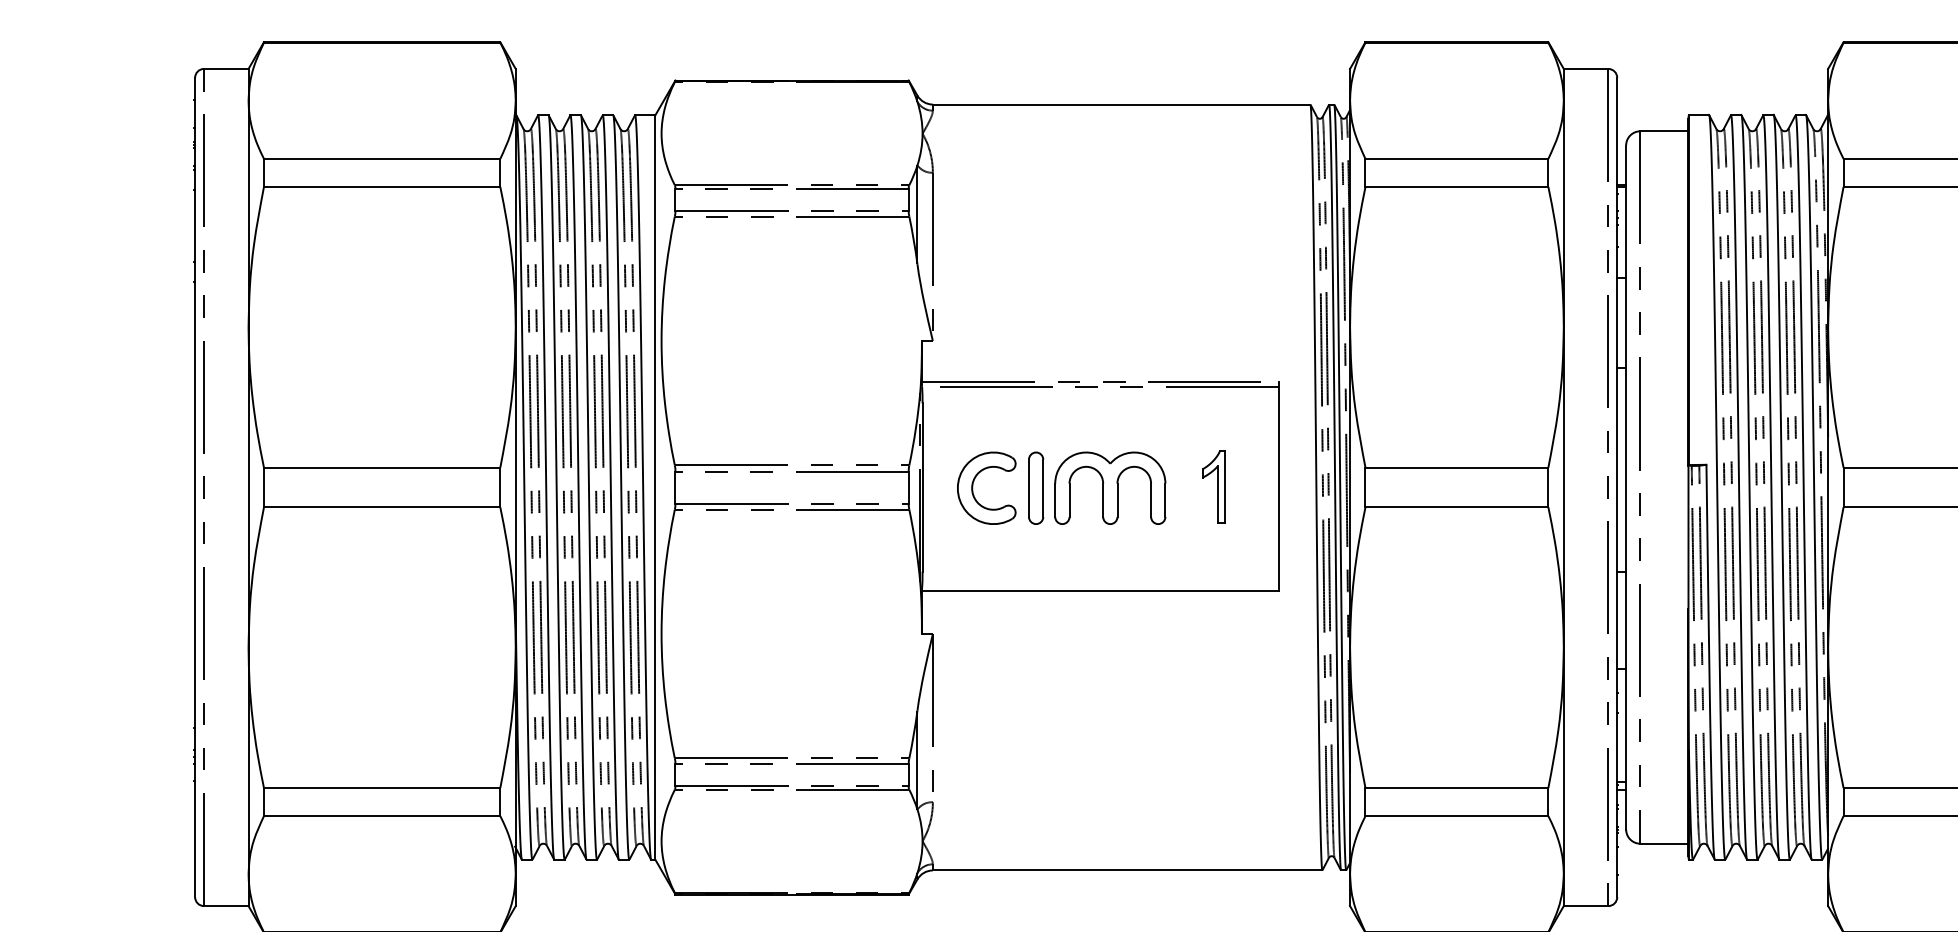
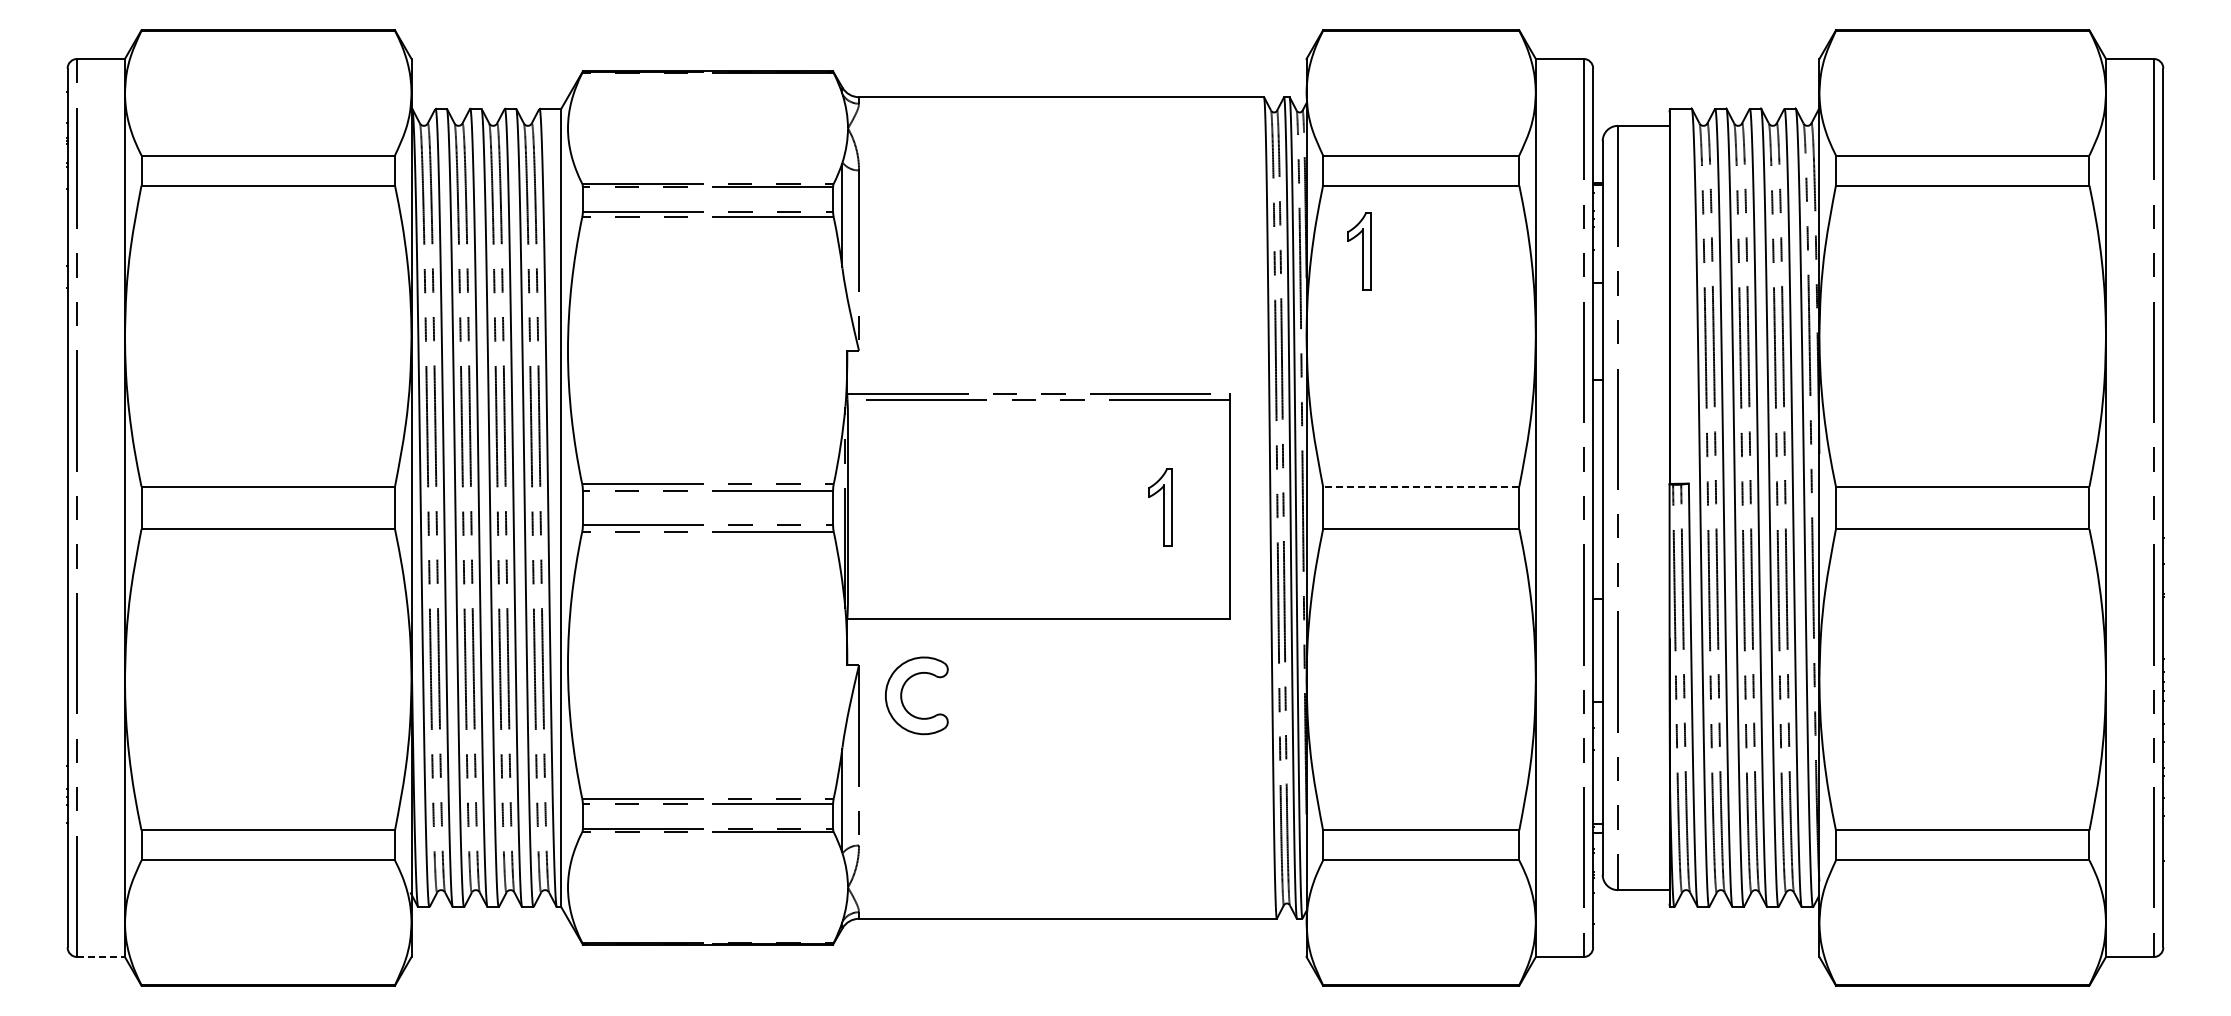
part: (1399, 248) -> (1359, 251), added
line: (1456, 467) -> (1420, 486), solid -> dashed
part: (973, 487) -> (902, 695), moved
part: (1035, 487) -> (969, 508), removed
part: (1110, 487) -> (1049, 508), removed
line: (226, 906) -> (101, 957), solid -> dashed

